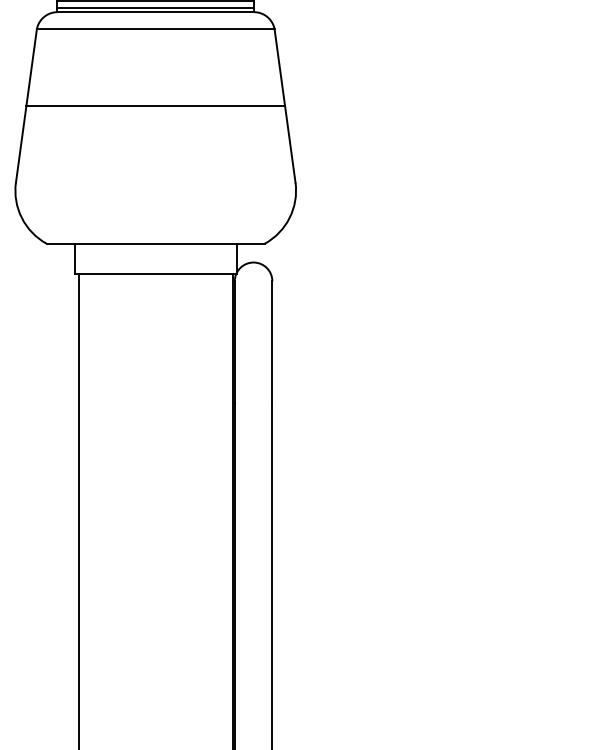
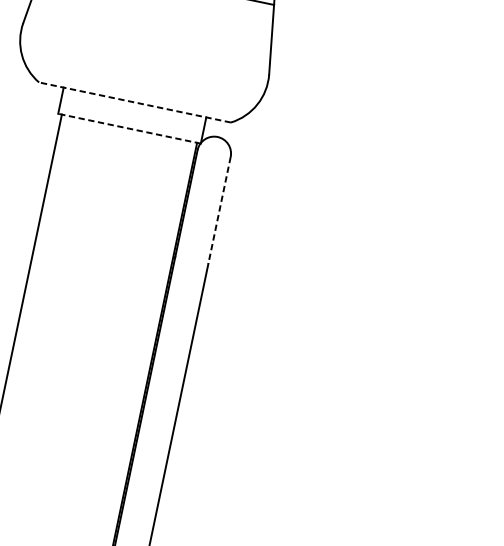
line: (155, 243) -> (134, 102), solid -> dashed
line: (155, 273) -> (129, 128), solid -> dashed
line: (272, 342) -> (219, 210), solid -> dashed

